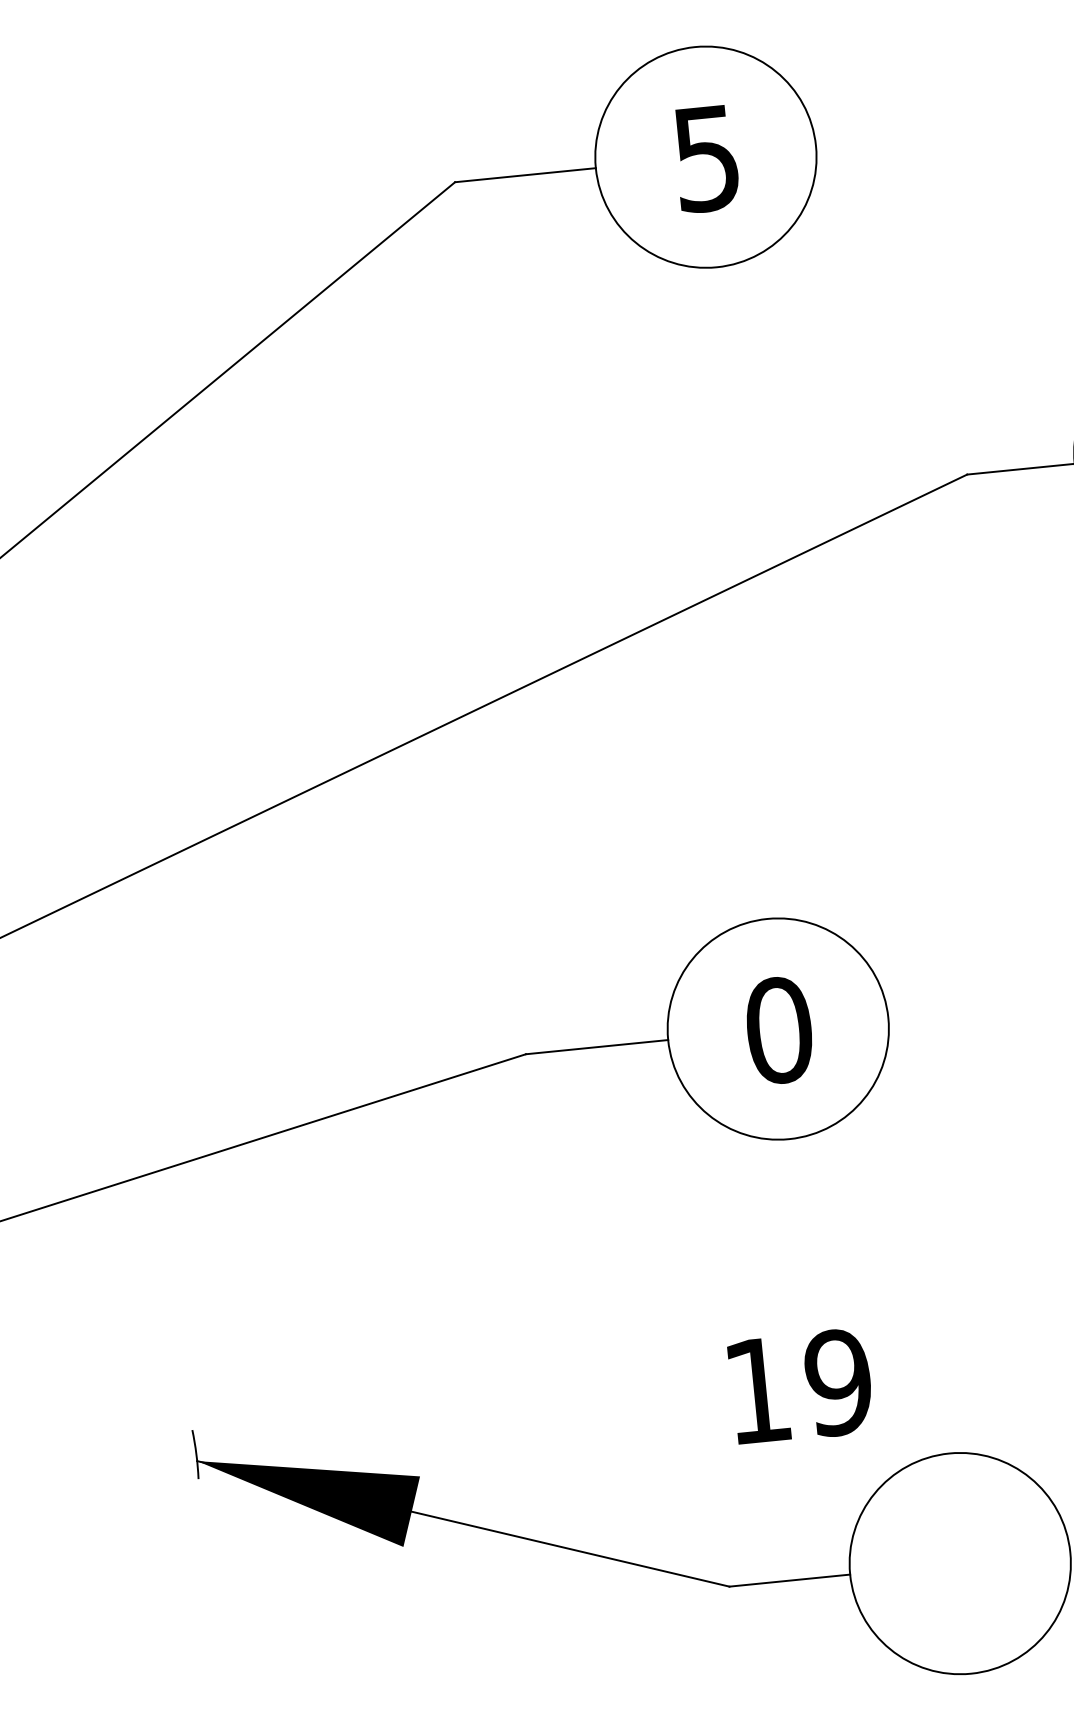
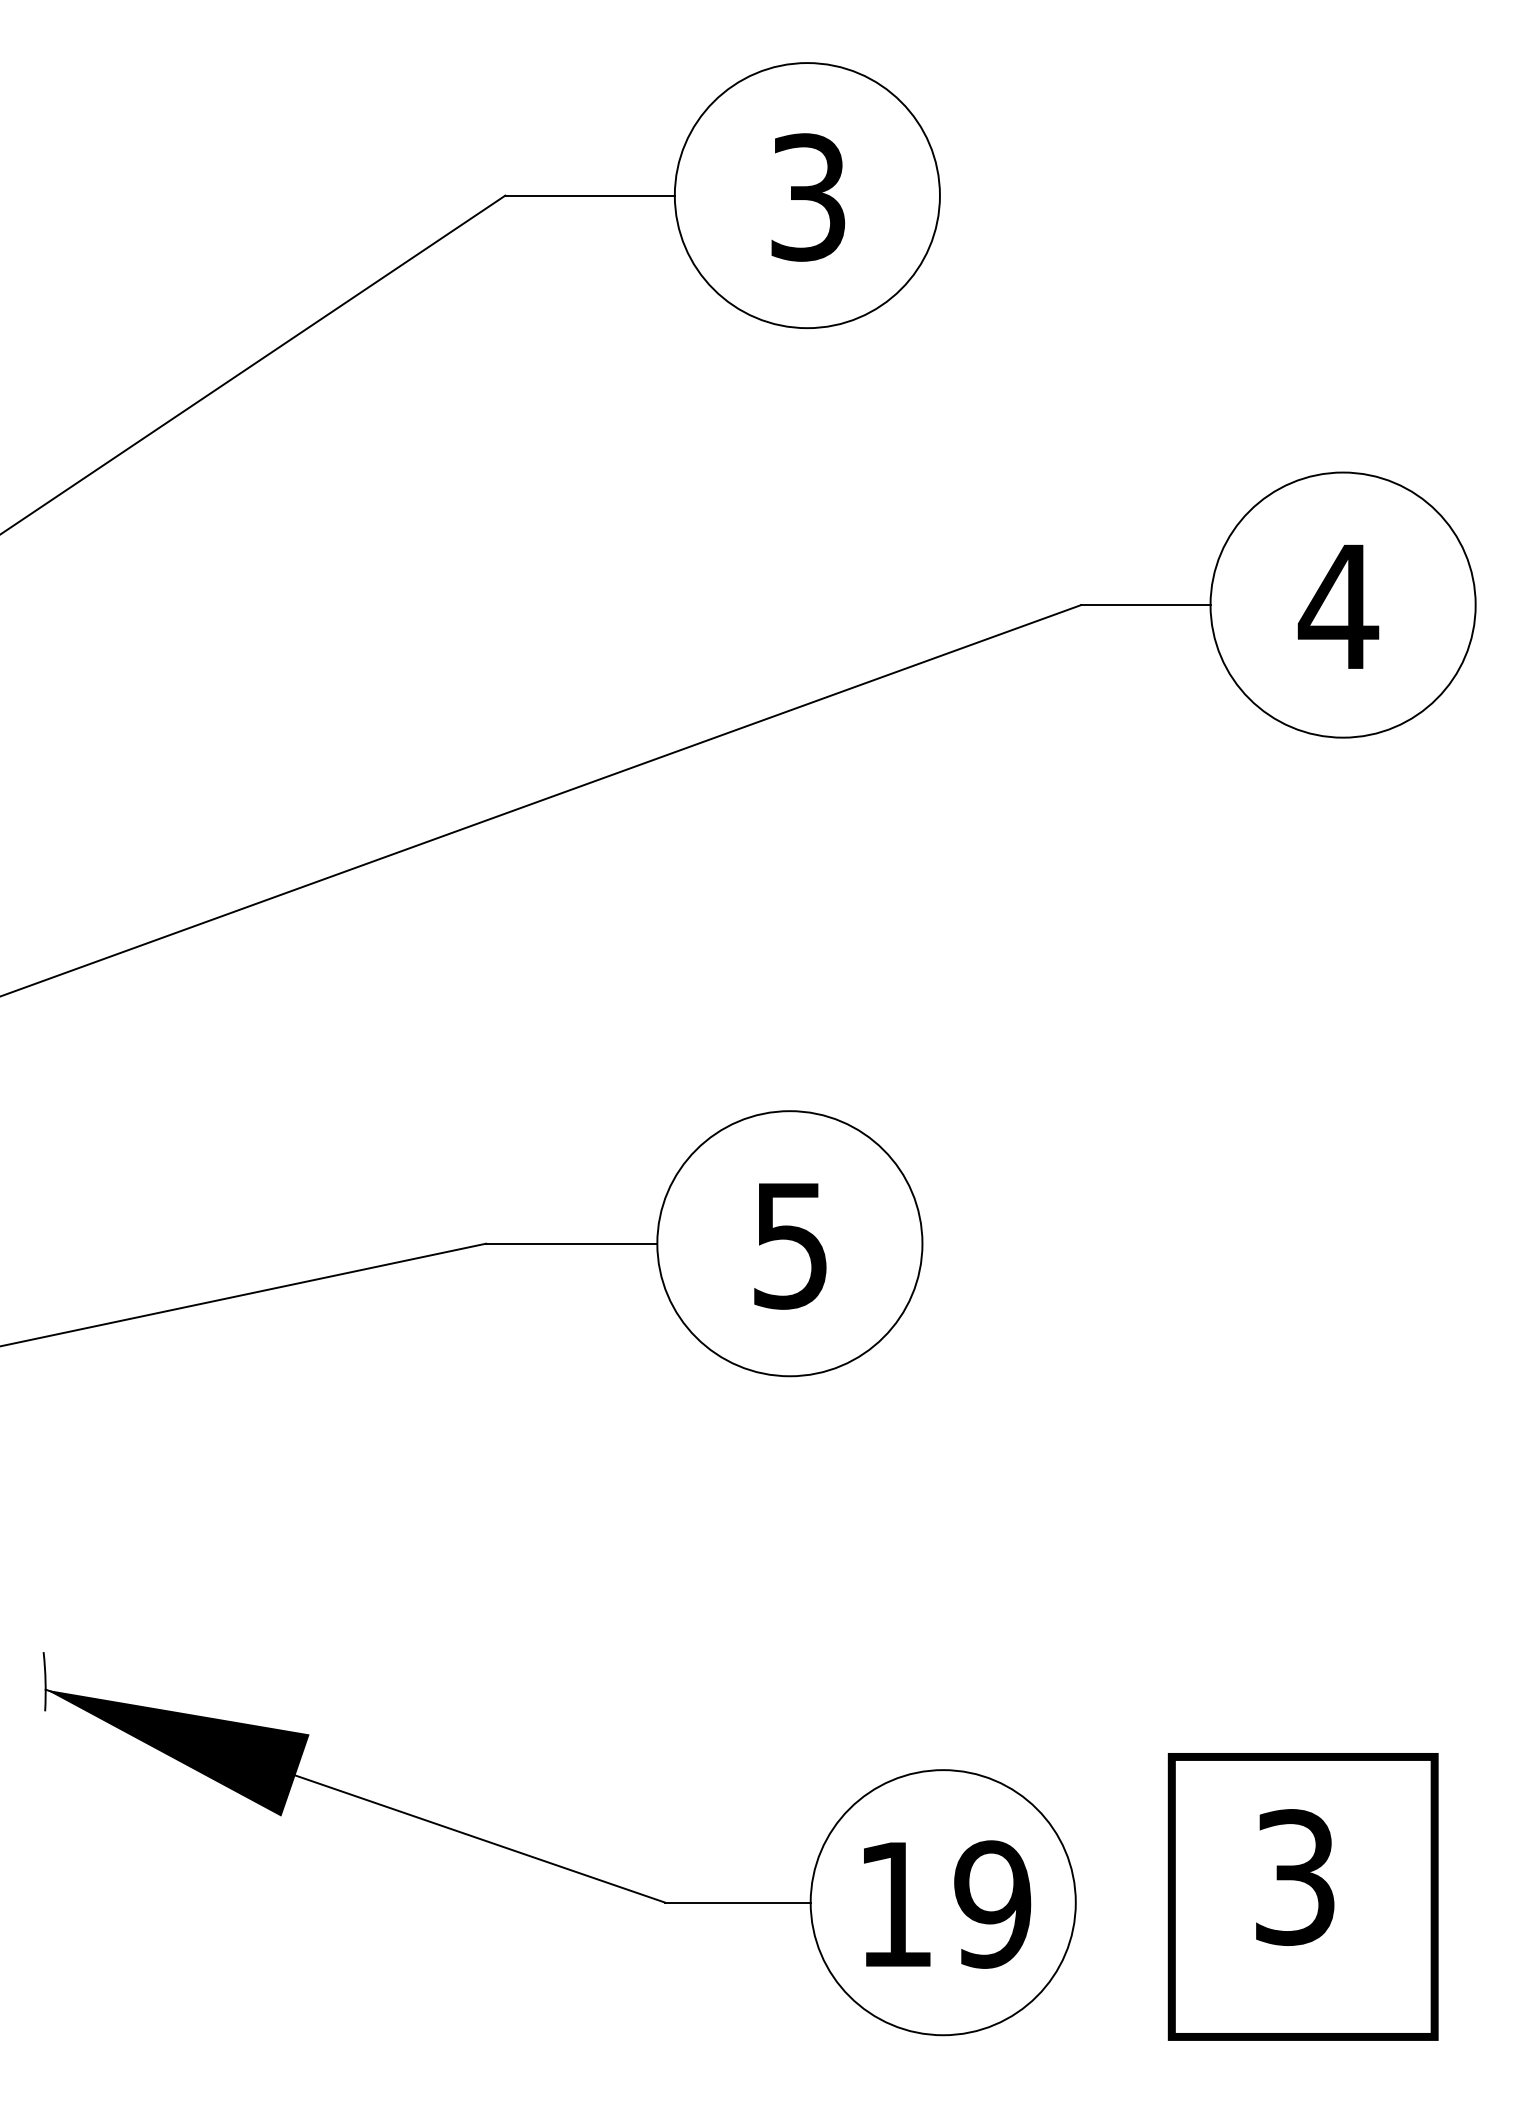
text: (707, 158) -> (808, 197), 5 -> 3
text: (778, 1030) -> (790, 1245), 0 -> 5
text: (801, 1386) -> (947, 1904), moved

